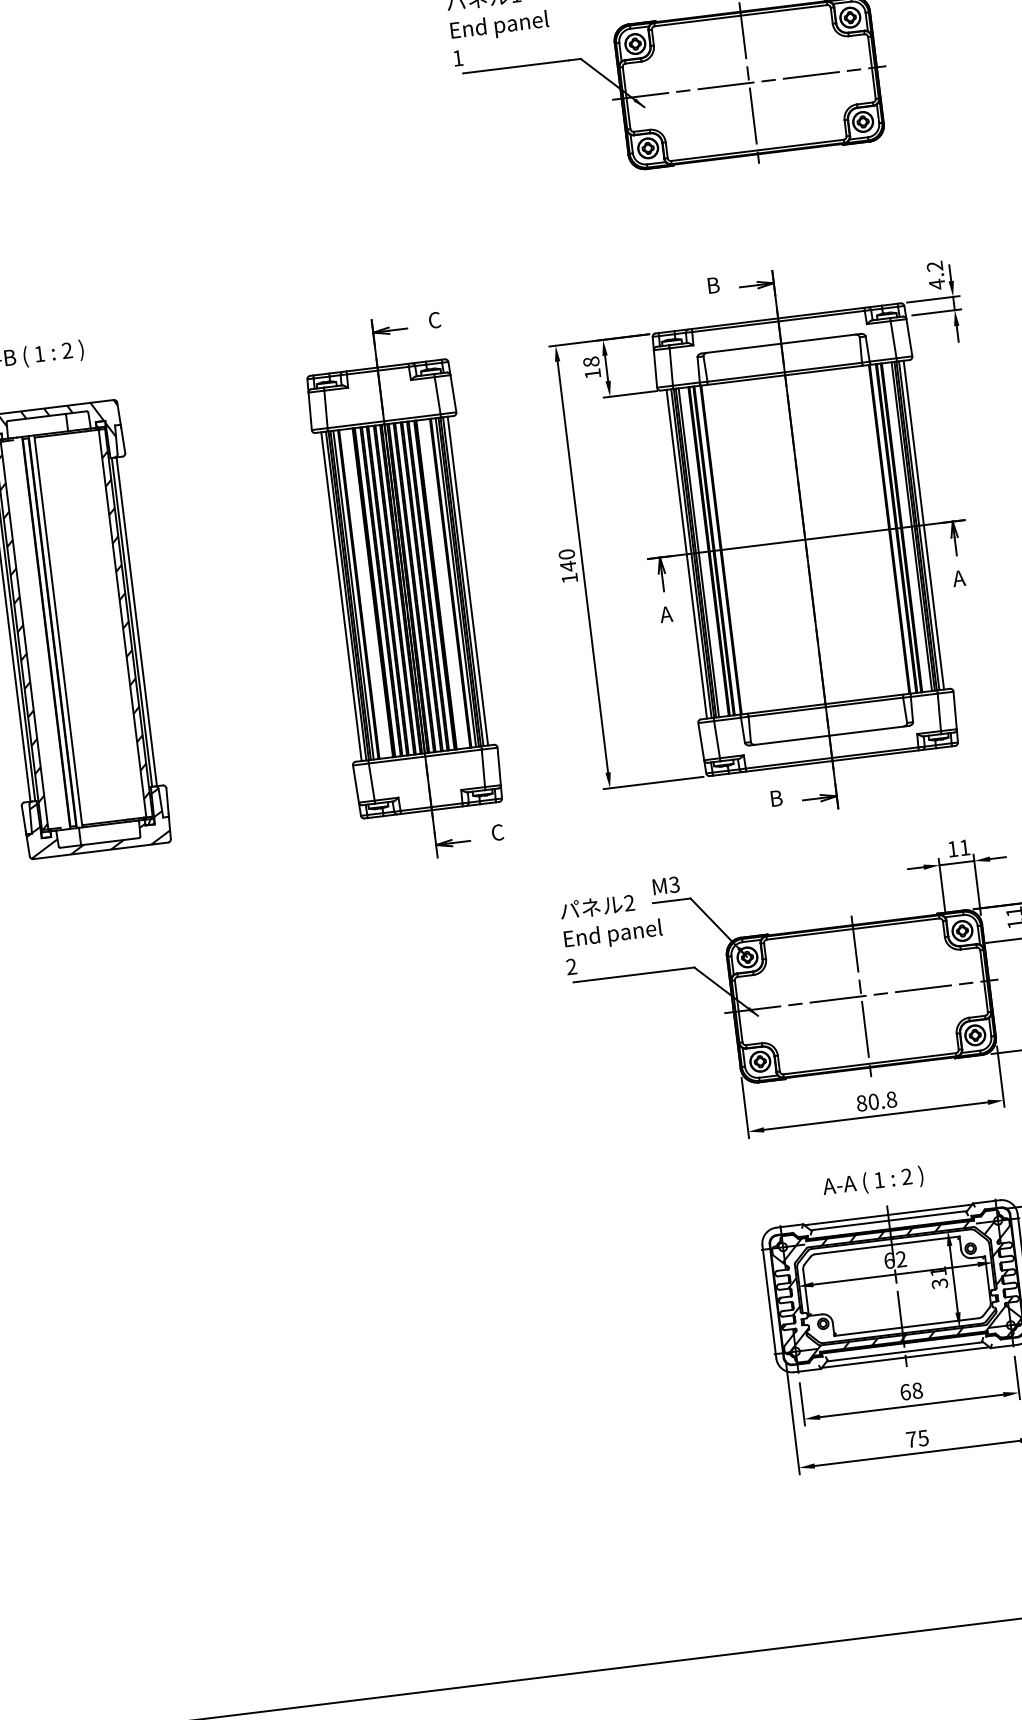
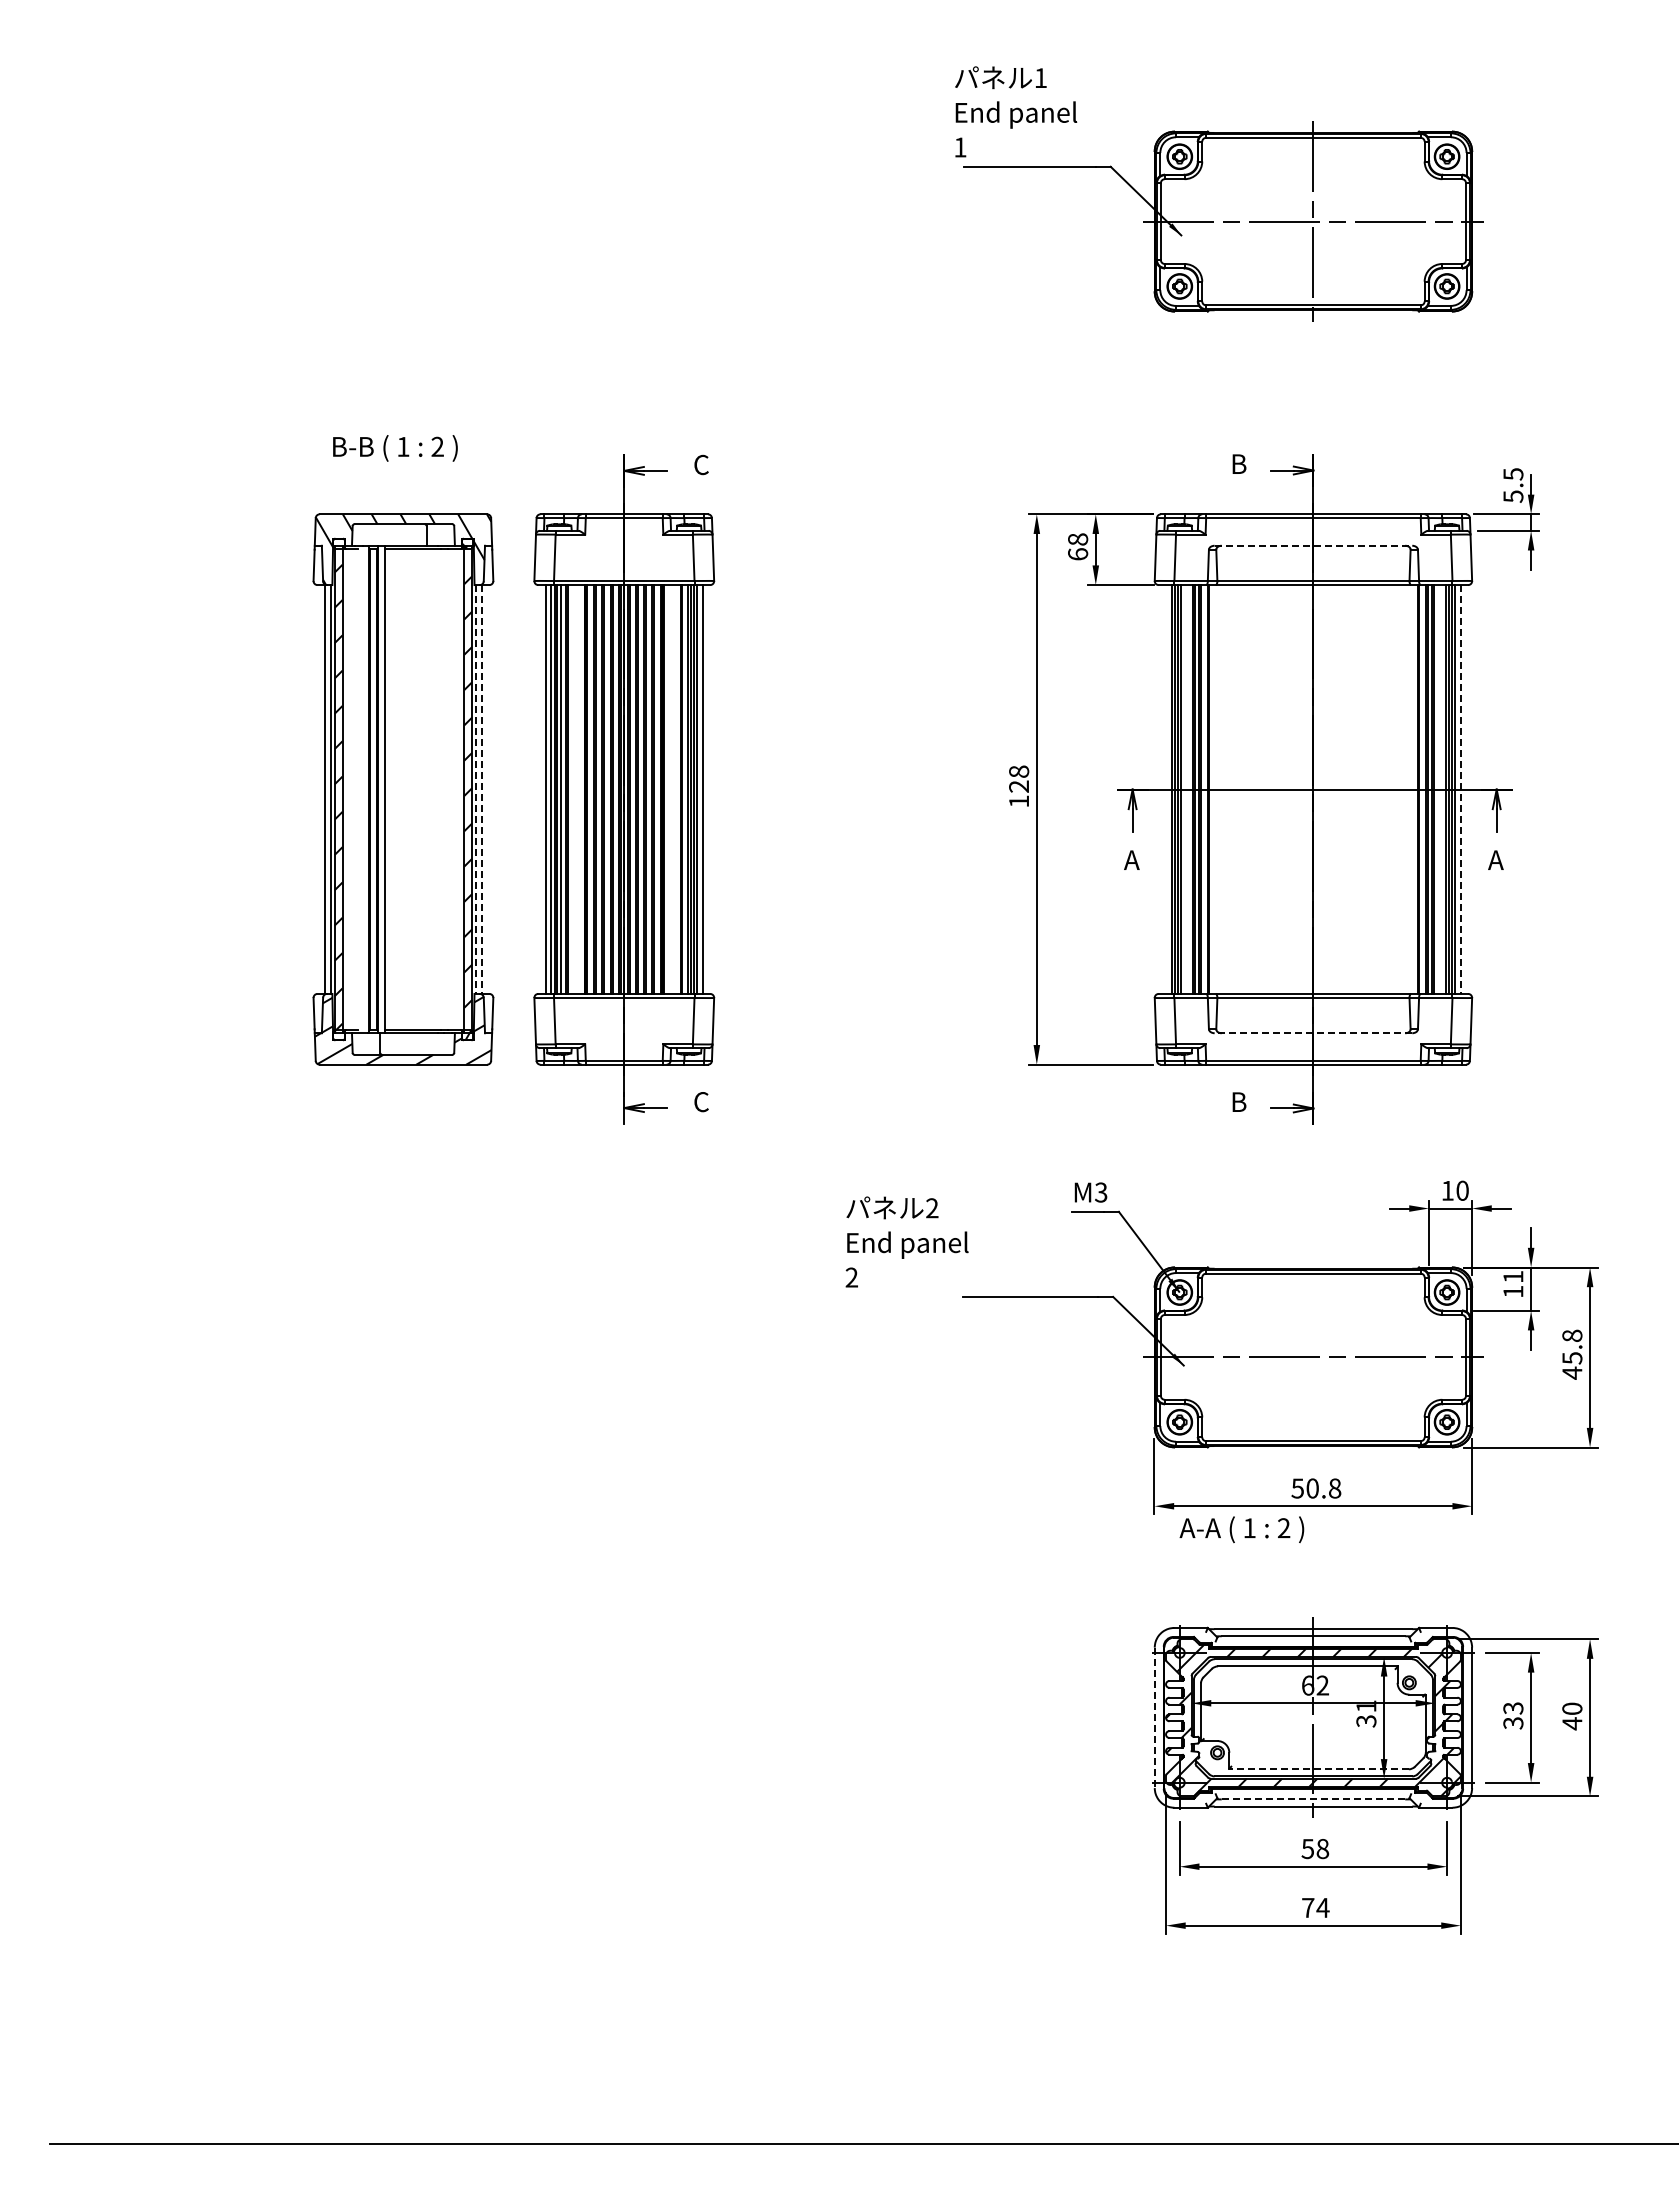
text: (936, 275) -> (1513, 485), 4.2 -> 5.5
line: (781, 343) -> (1313, 545), solid -> dashed
text: (593, 373) -> (1078, 554), 18 -> 68
line: (923, 525) -> (1460, 790), solid -> dashed
line: (687, 554) -> (1166, 789), removed
text: (567, 560) -> (1018, 779), 140 -> 128
part: (404, 588) -> (624, 789), moved
line: (137, 622) -> (482, 790), solid -> dashed
line: (132, 623) -> (476, 790), solid -> dashed
line: (829, 735) -> (1313, 1033), solid -> dashed
text: (964, 847) -> (1462, 1190), 11 -> 10
text: (611, 932) -> (906, 1241), moved
line: (861, 995) -> (1313, 1356), removed
text: (861, 1103) -> (1297, 1488), 80.8 -> 50.8
text: (872, 1182) -> (1241, 1529), moved
line: (769, 1302) -> (1154, 1718), solid -> dashed
line: (906, 1327) -> (1319, 1769), solid -> dashed
line: (905, 1351) -> (1313, 1799), solid -> dashed
text: (905, 1391) -> (1307, 1848), 68 -> 58
text: (923, 1438) -> (1322, 1908), 75 -> 74

